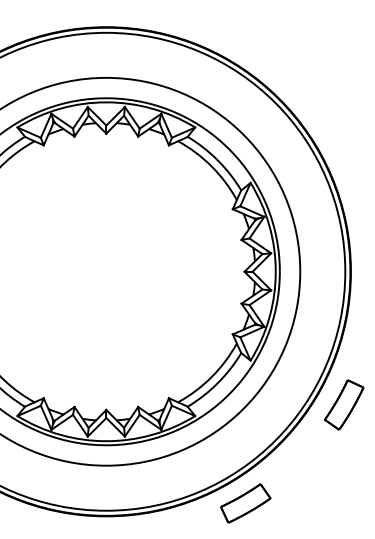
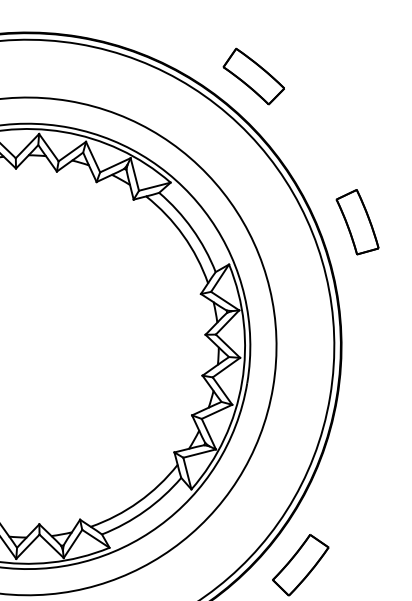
part: (245, 35) -> (253, 76), added
part: (344, 133) -> (358, 221), added

